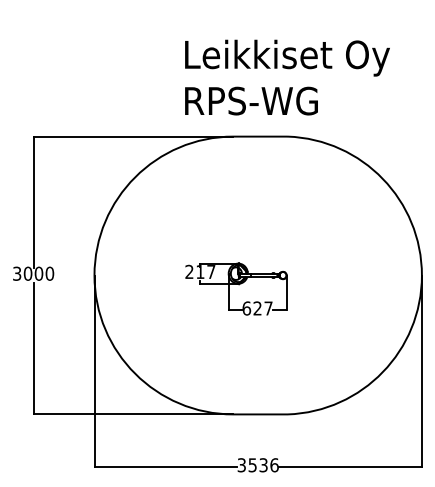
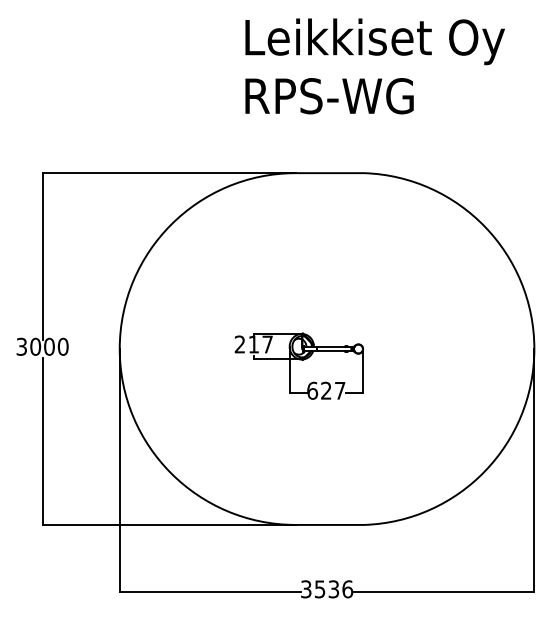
text: (286, 77) -> (374, 66), moved

